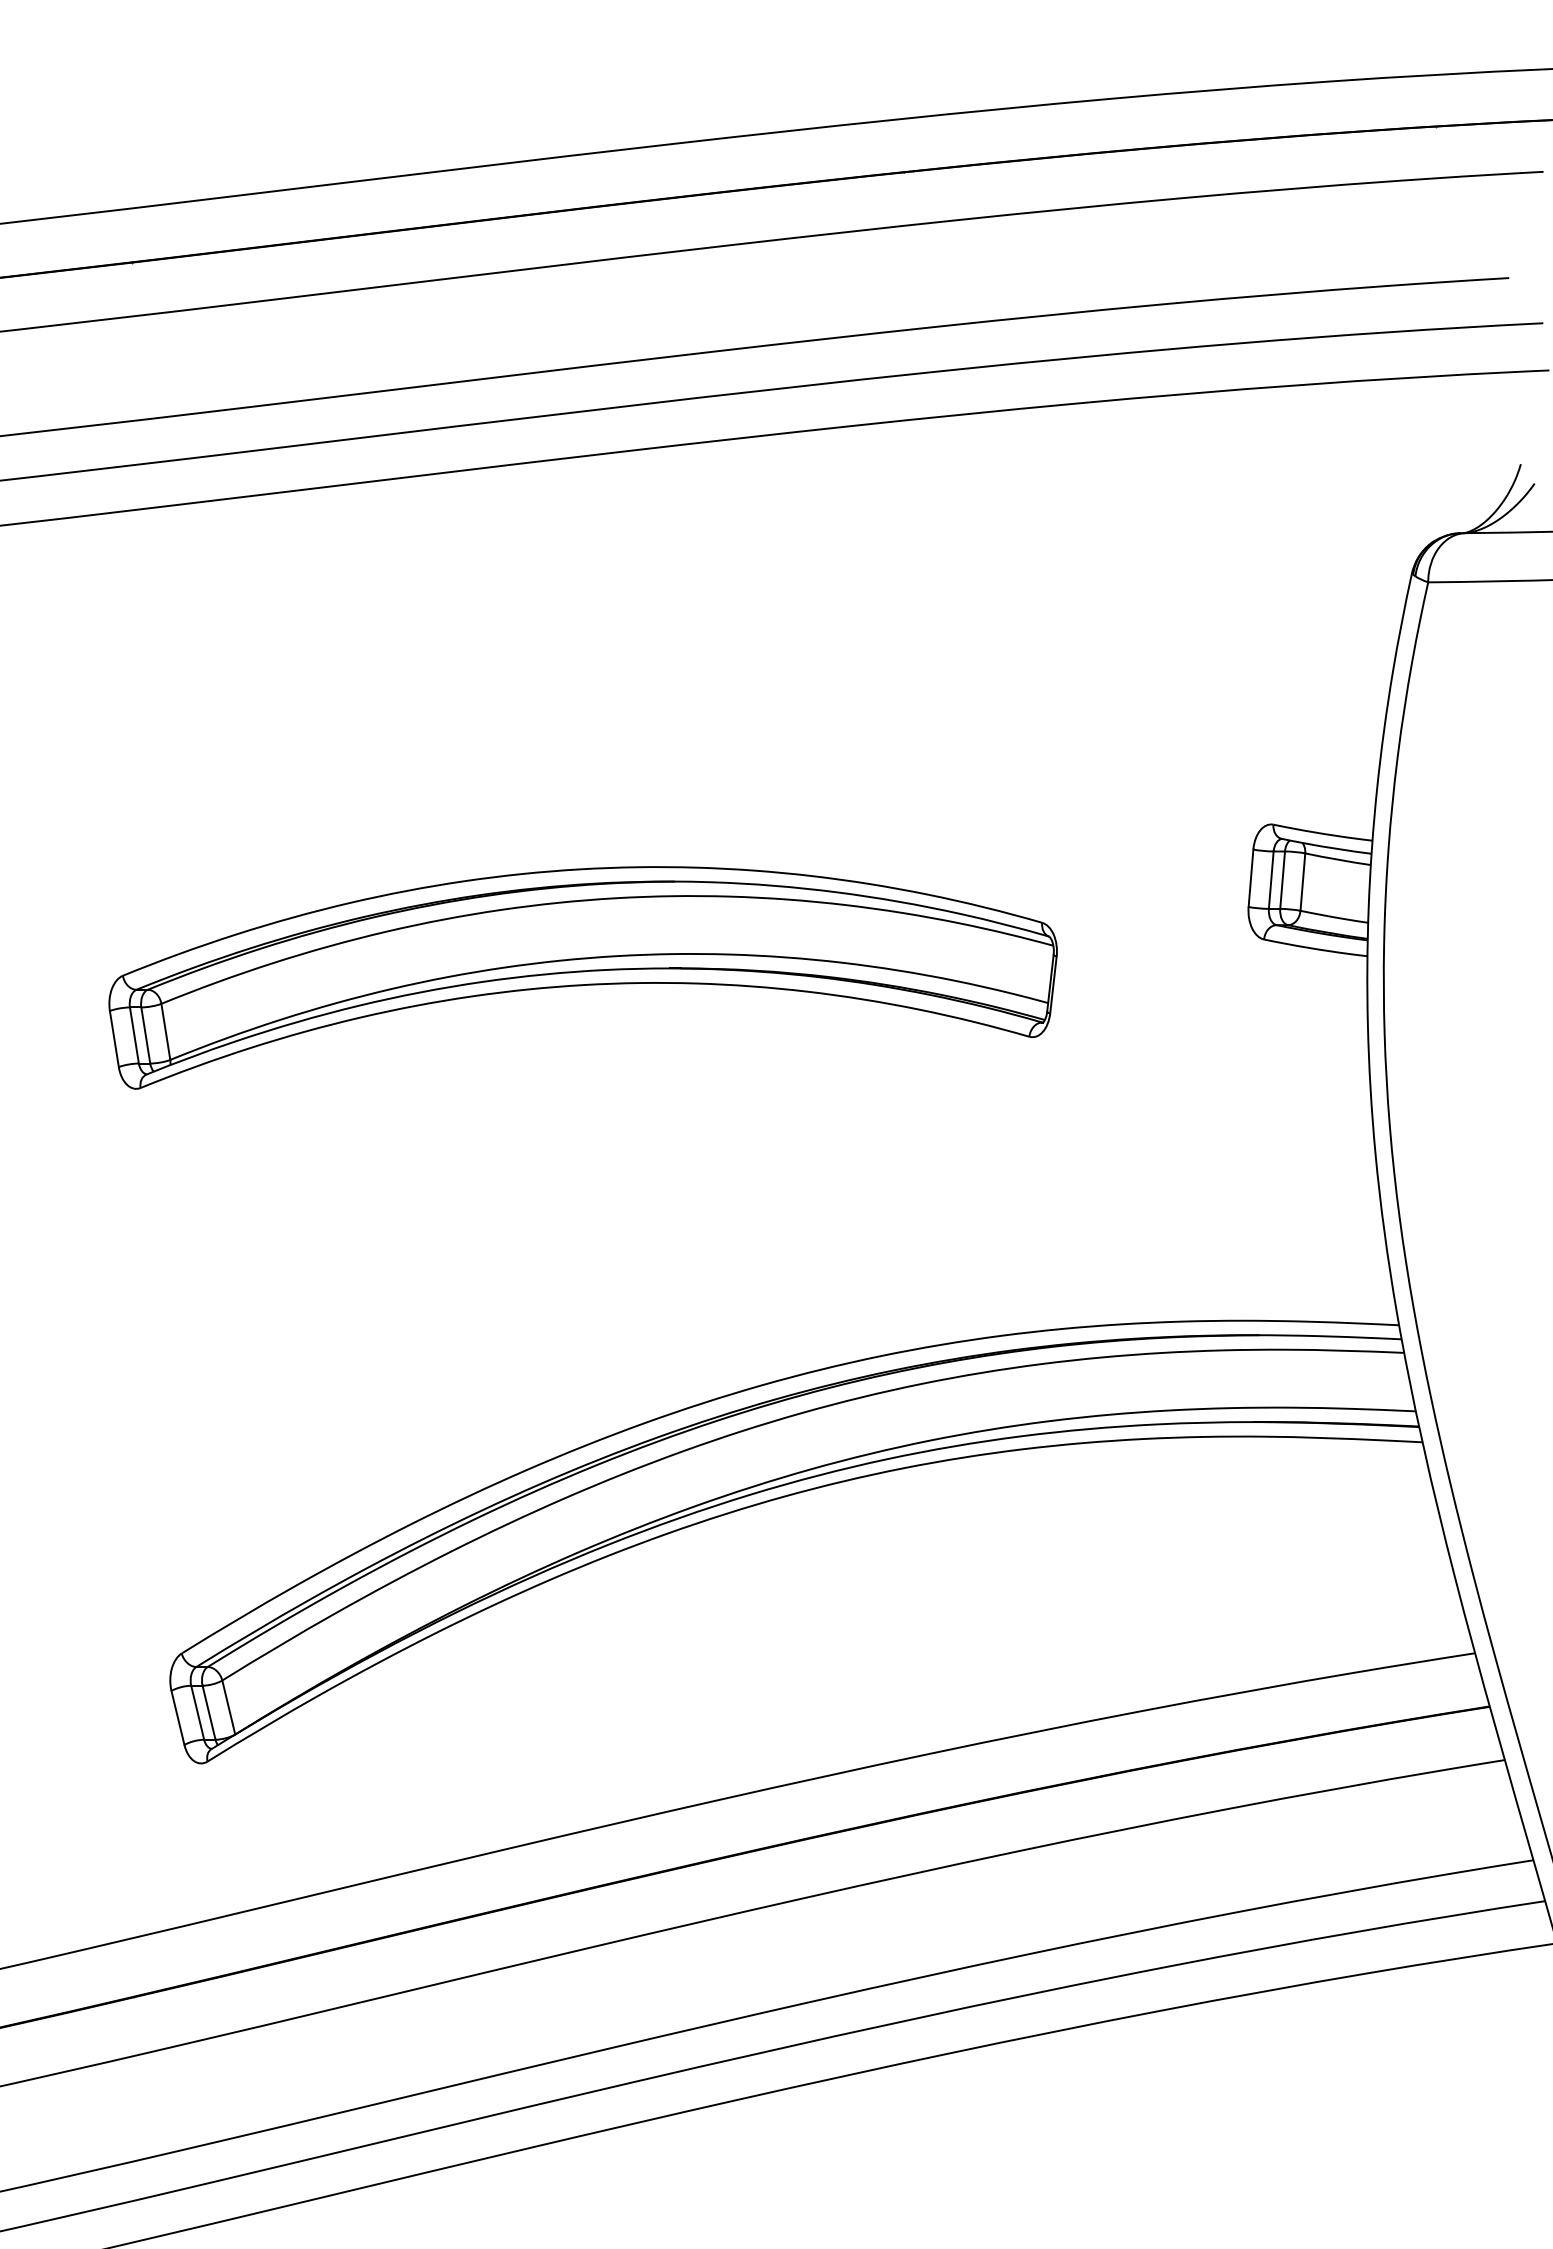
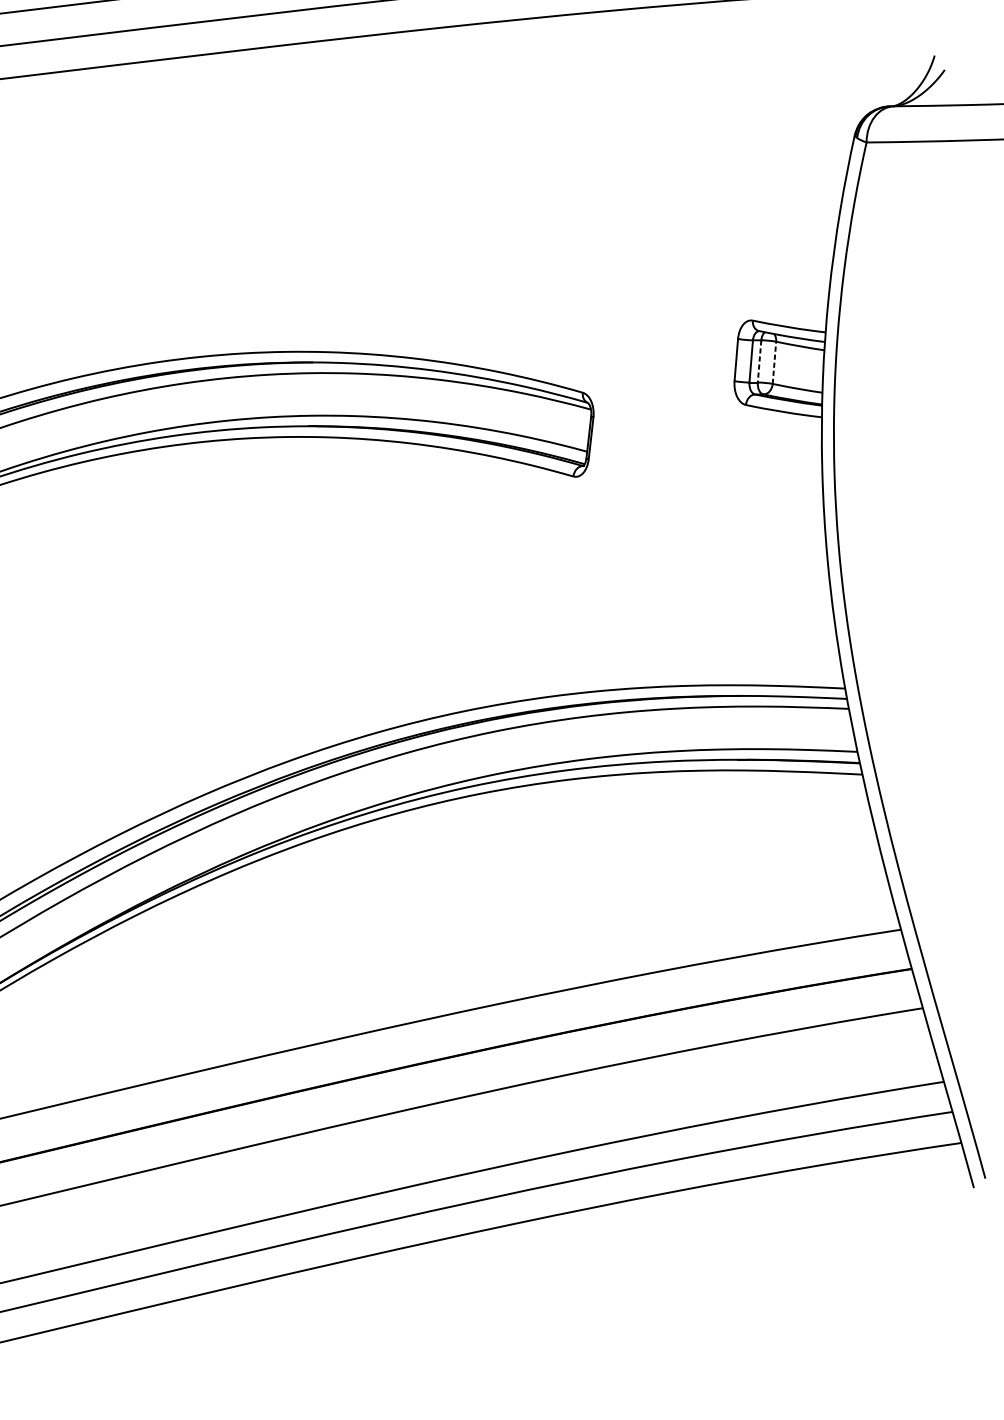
line: (1282, 880) -> (759, 361), solid -> dashed
line: (1302, 882) -> (774, 363), solid -> dashed

